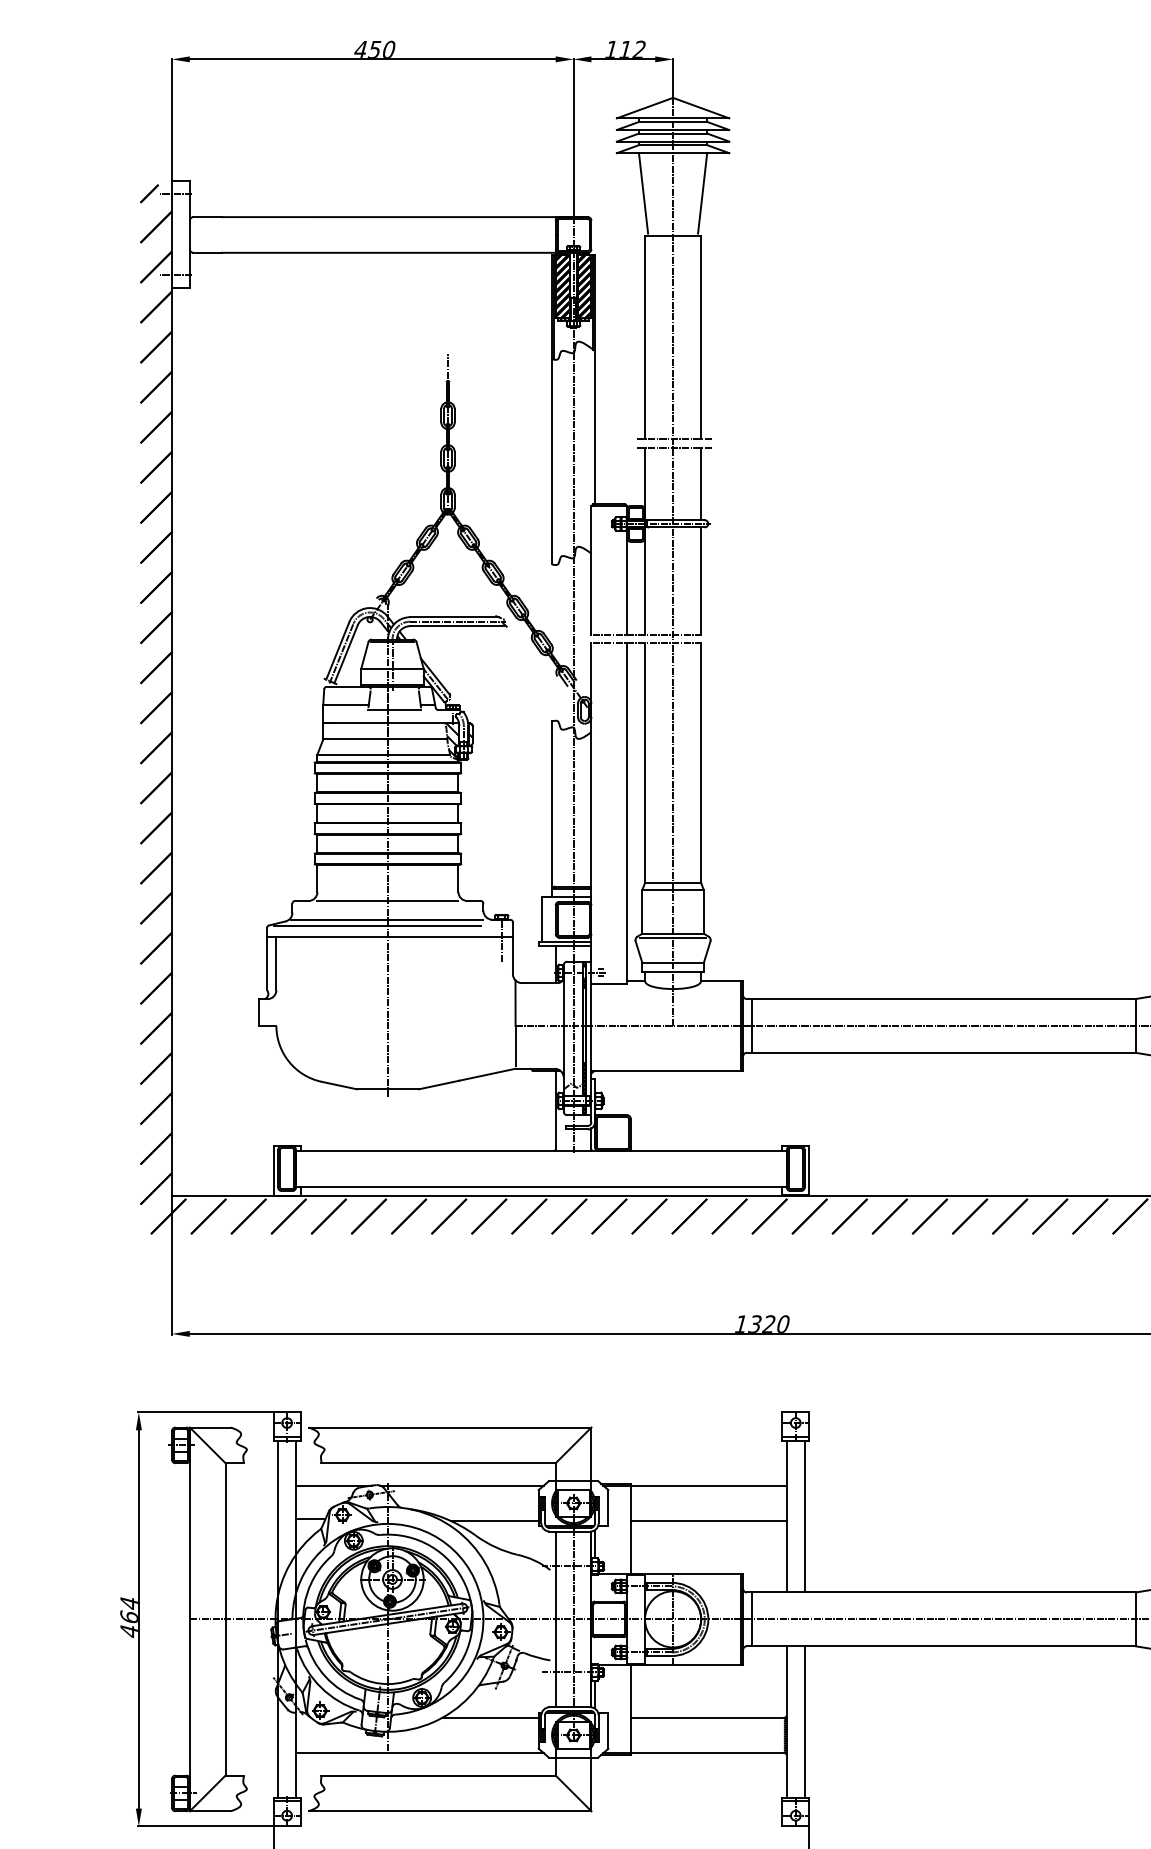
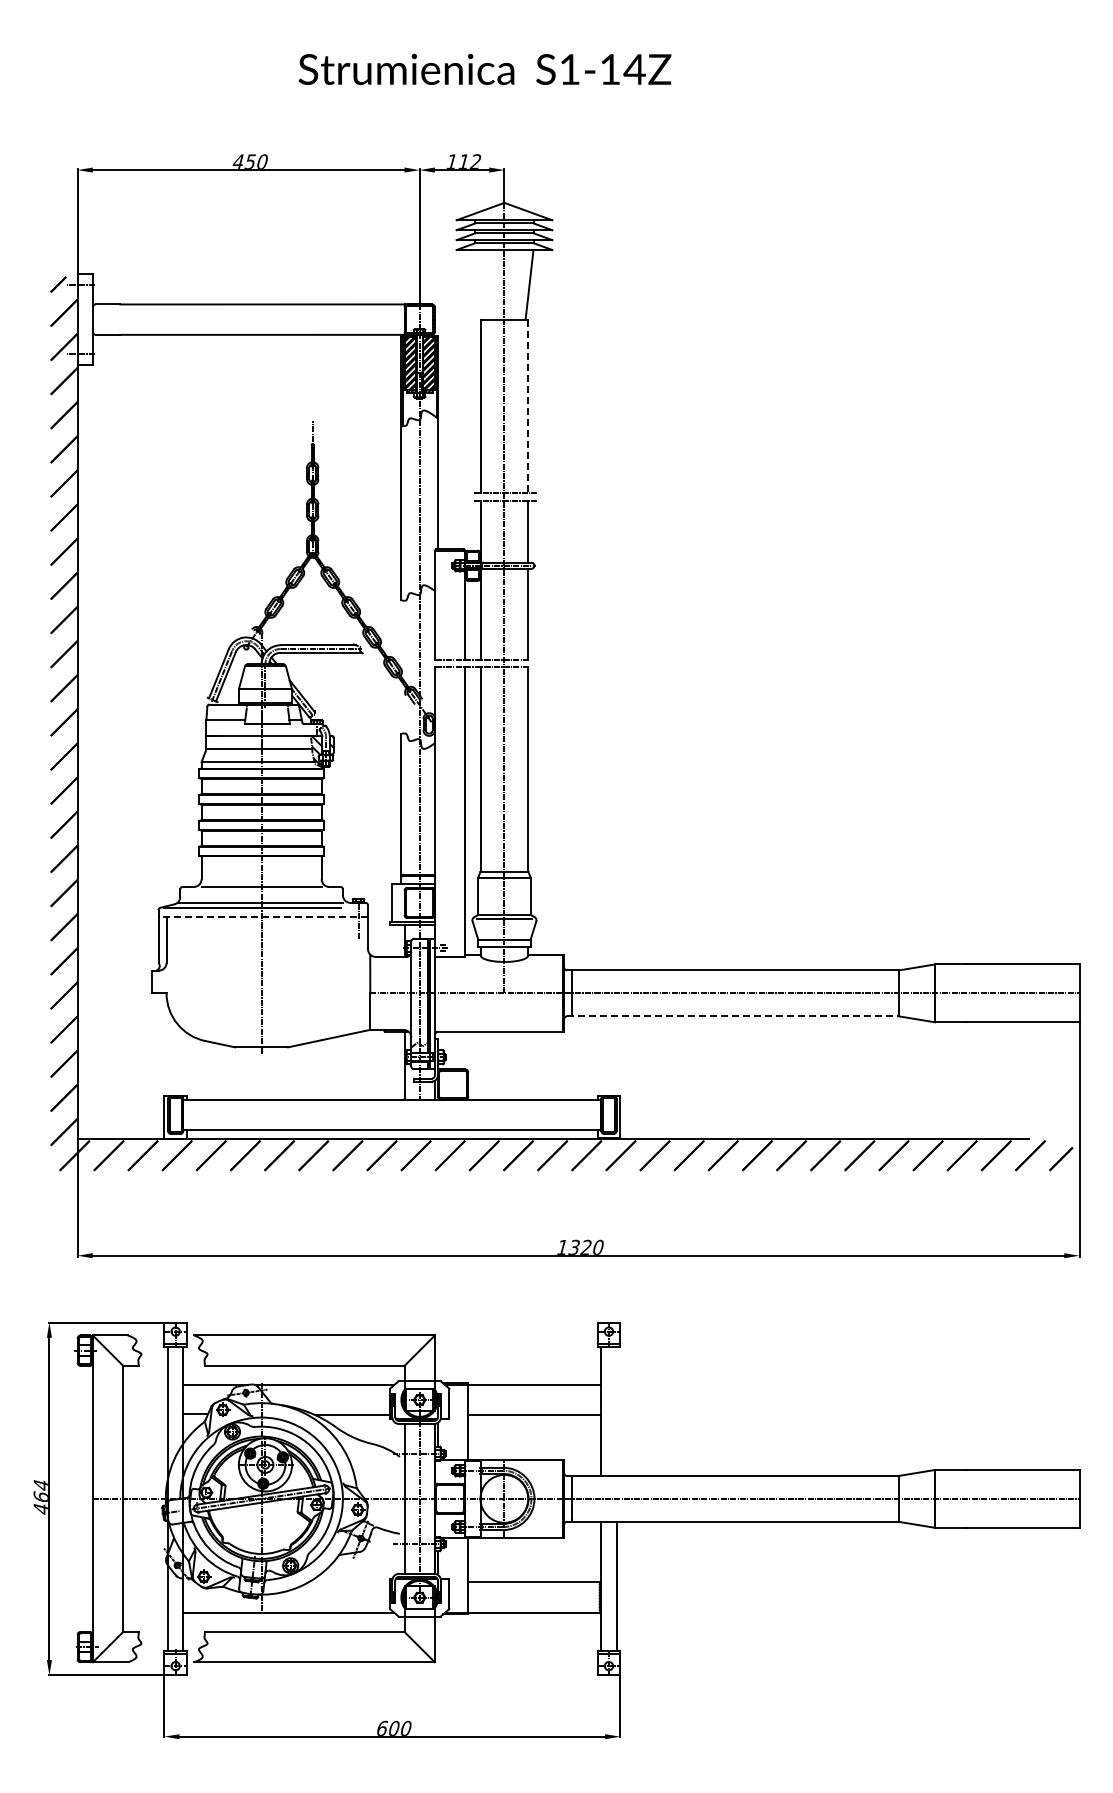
line: (643, 193) -> (479, 284), removed
line: (701, 338) -> (528, 407), solid -> dashed
line: (390, 936) -> (263, 917), solid -> dashed
line: (940, 1053) -> (732, 1016), solid -> dashed
line: (804, 1515) -> (616, 1410), removed
line: (491, 1717) -> (349, 1582), removed

